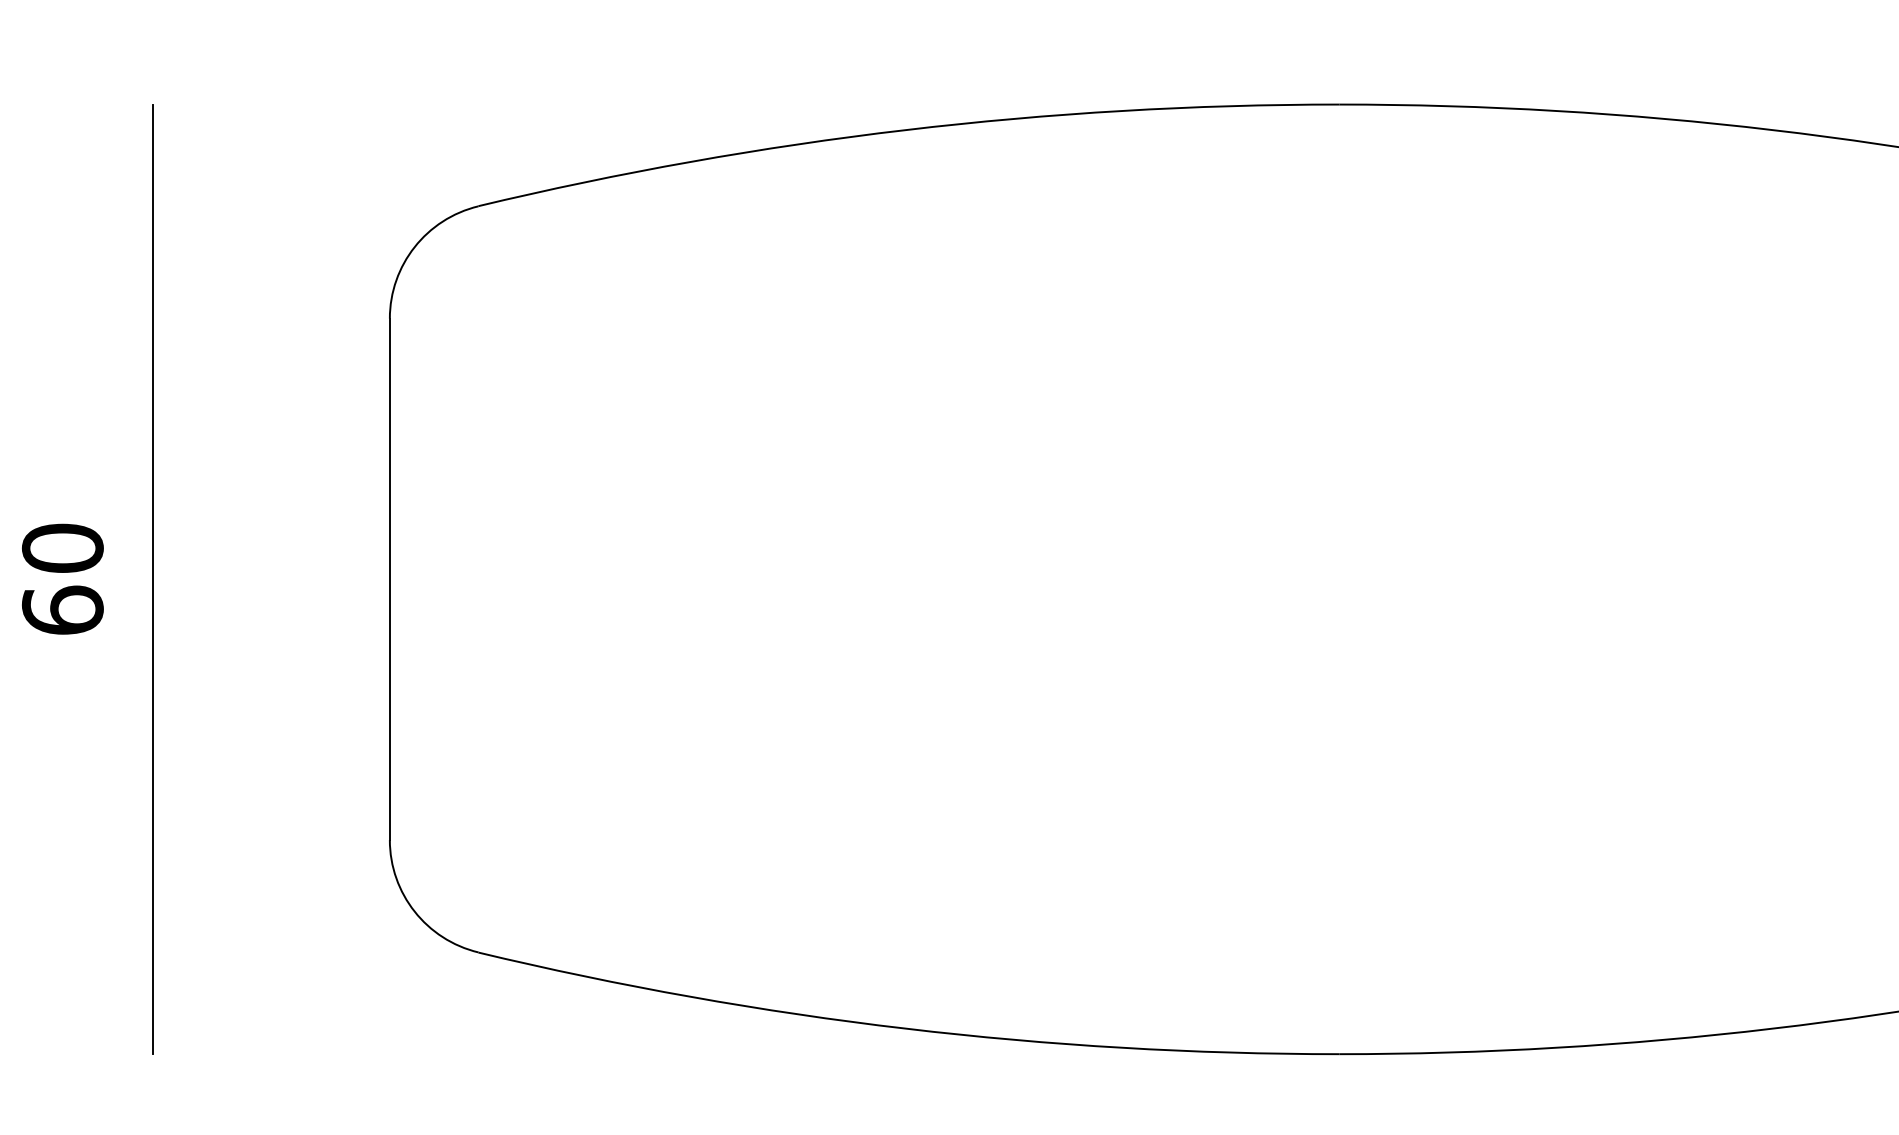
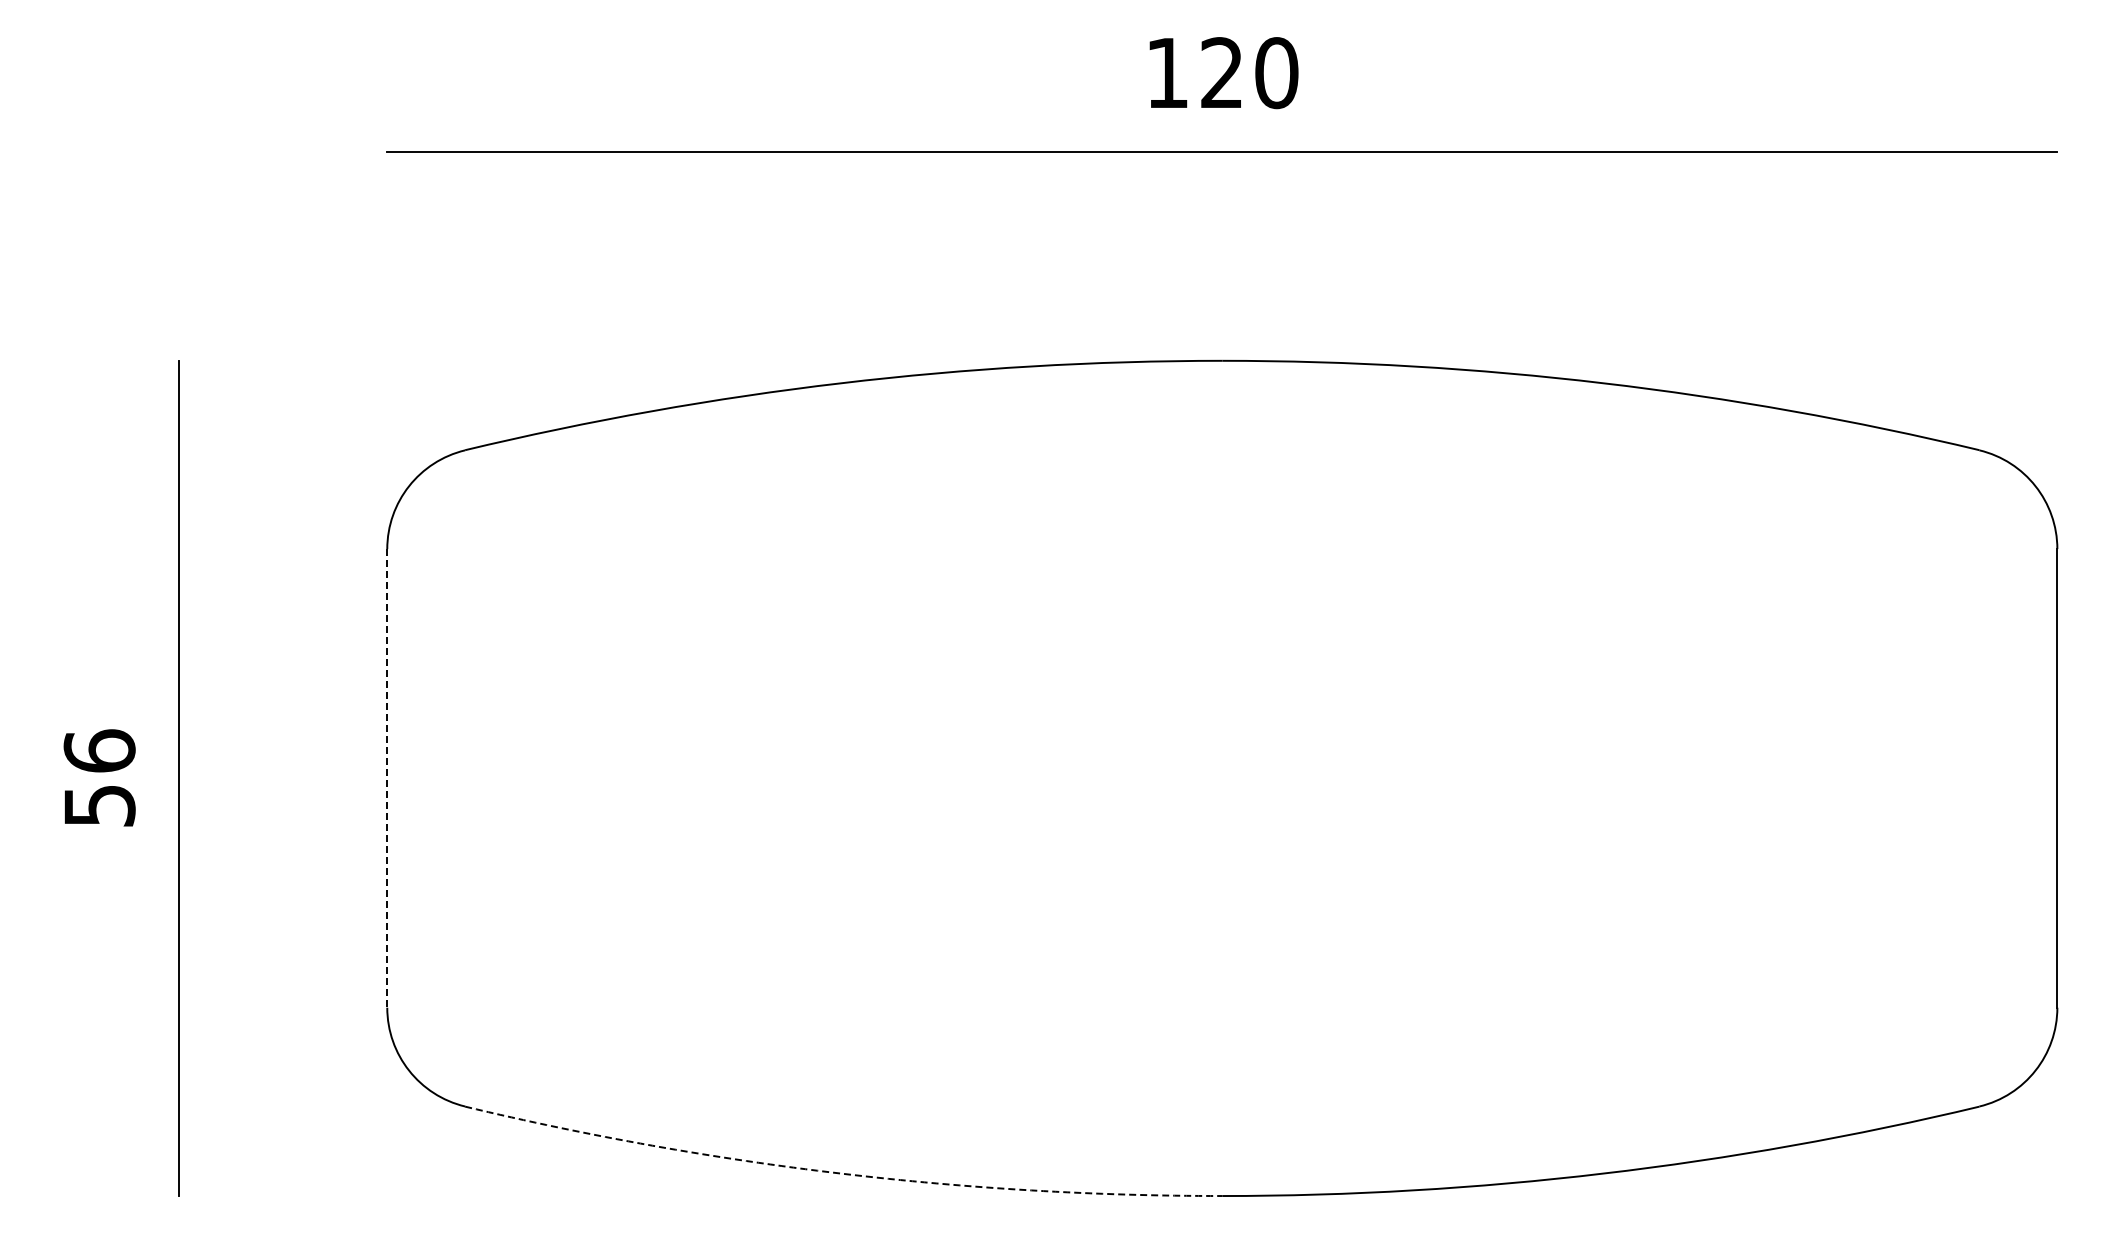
text: (62, 578) -> (99, 777), 60 -> 56
line: (390, 579) -> (387, 778), solid -> dashed
arc: (906, 1028) -> (841, 1173), solid -> dashed

